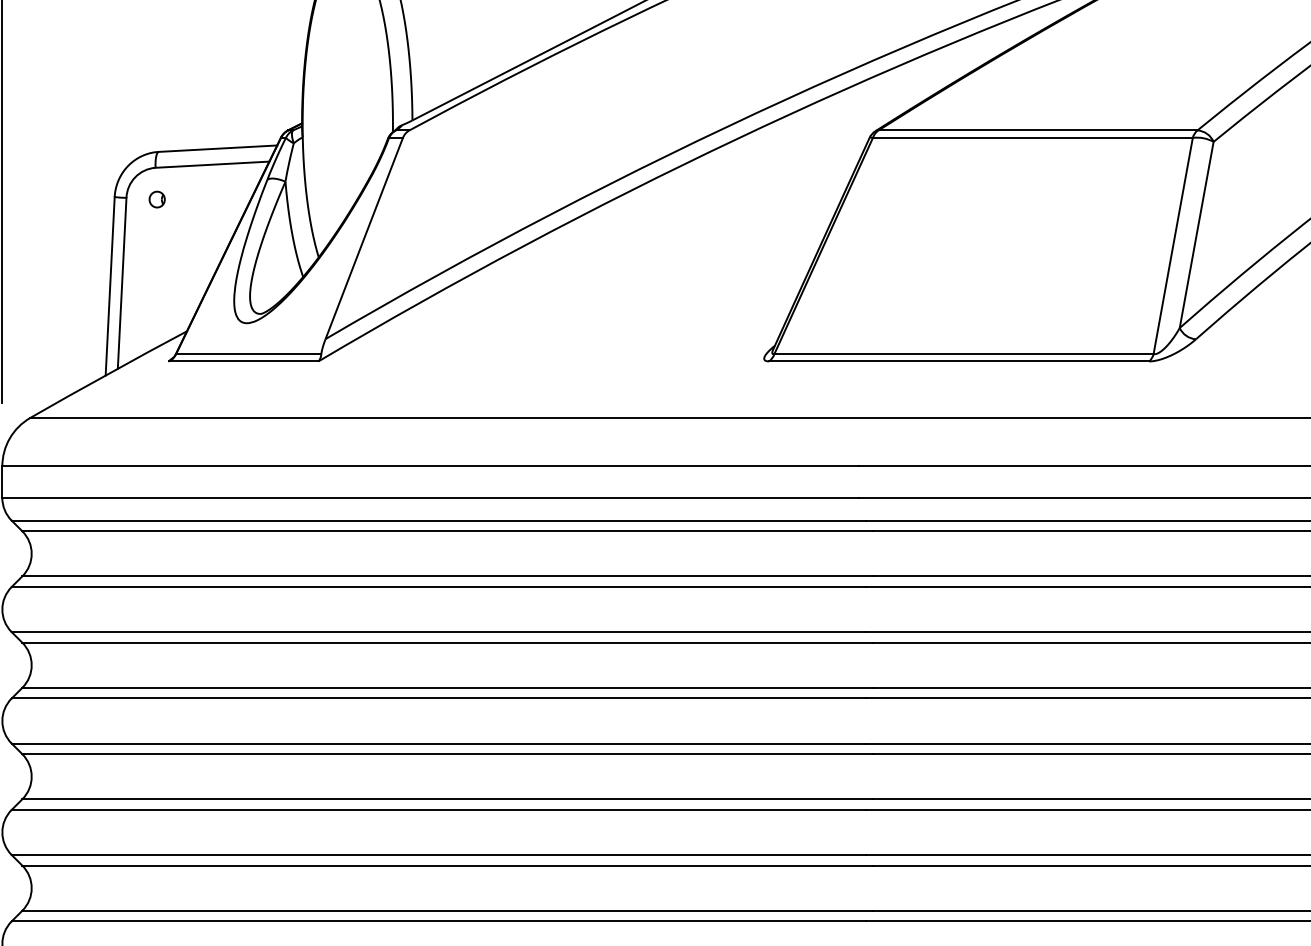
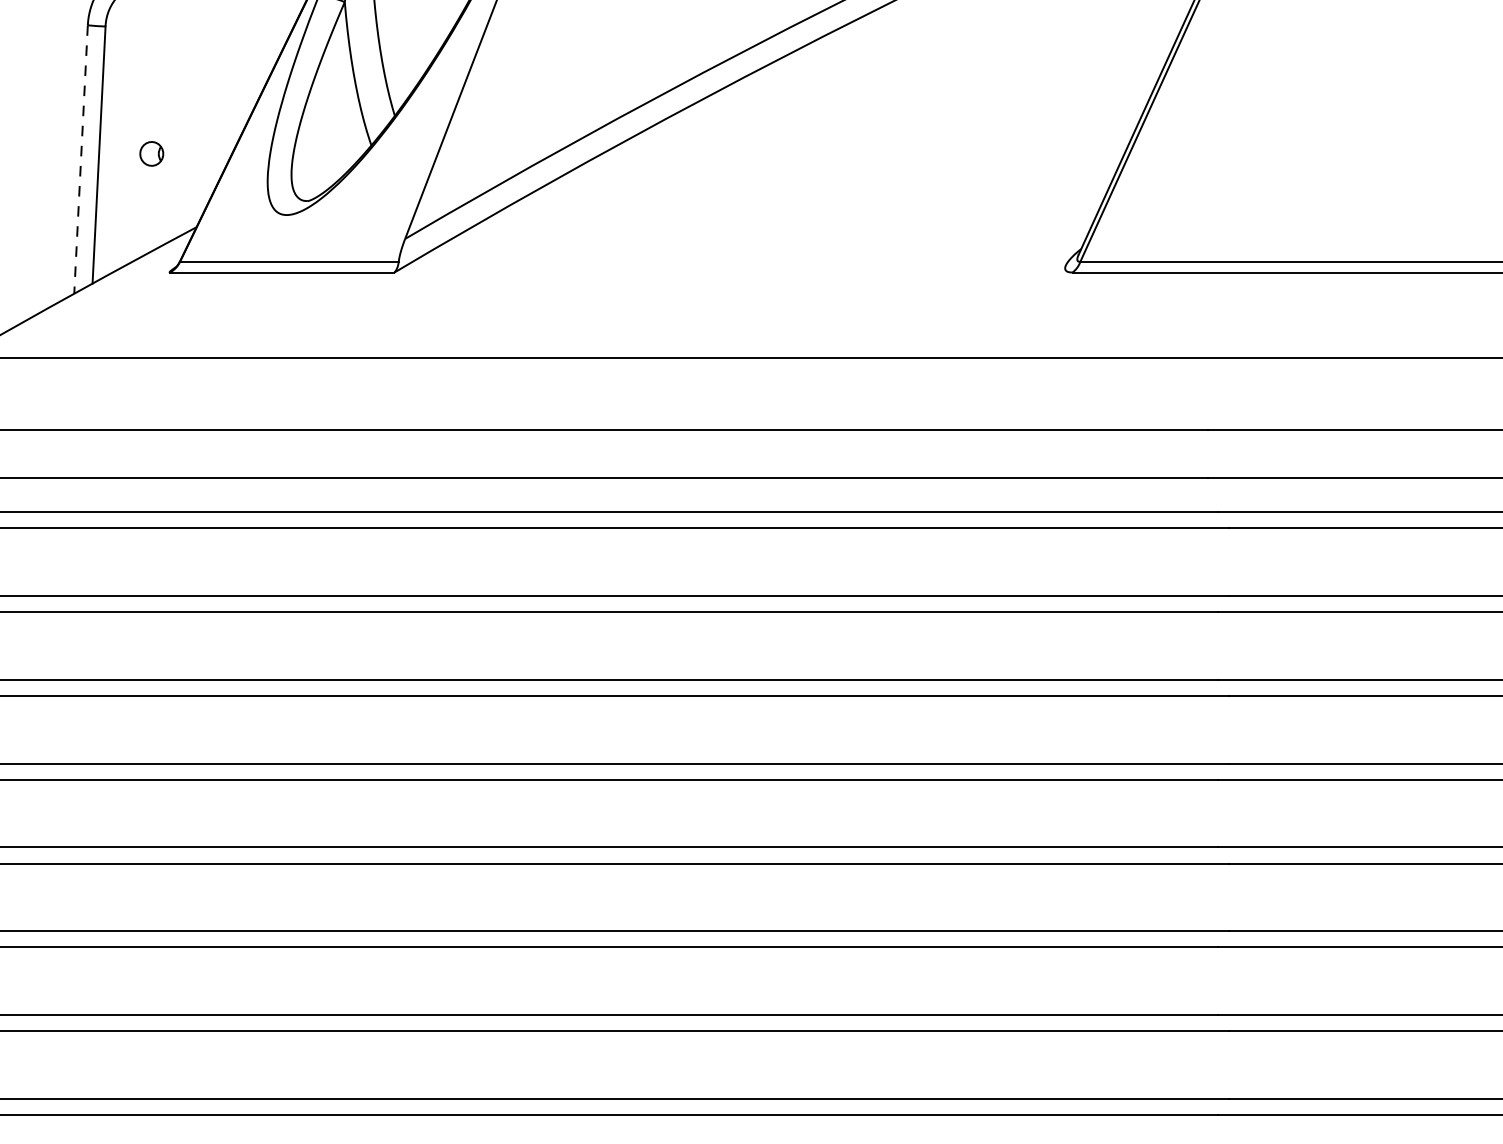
part: (156, 199) -> (150, 153), moved
line: (110, 286) -> (81, 159), solid -> dashed

